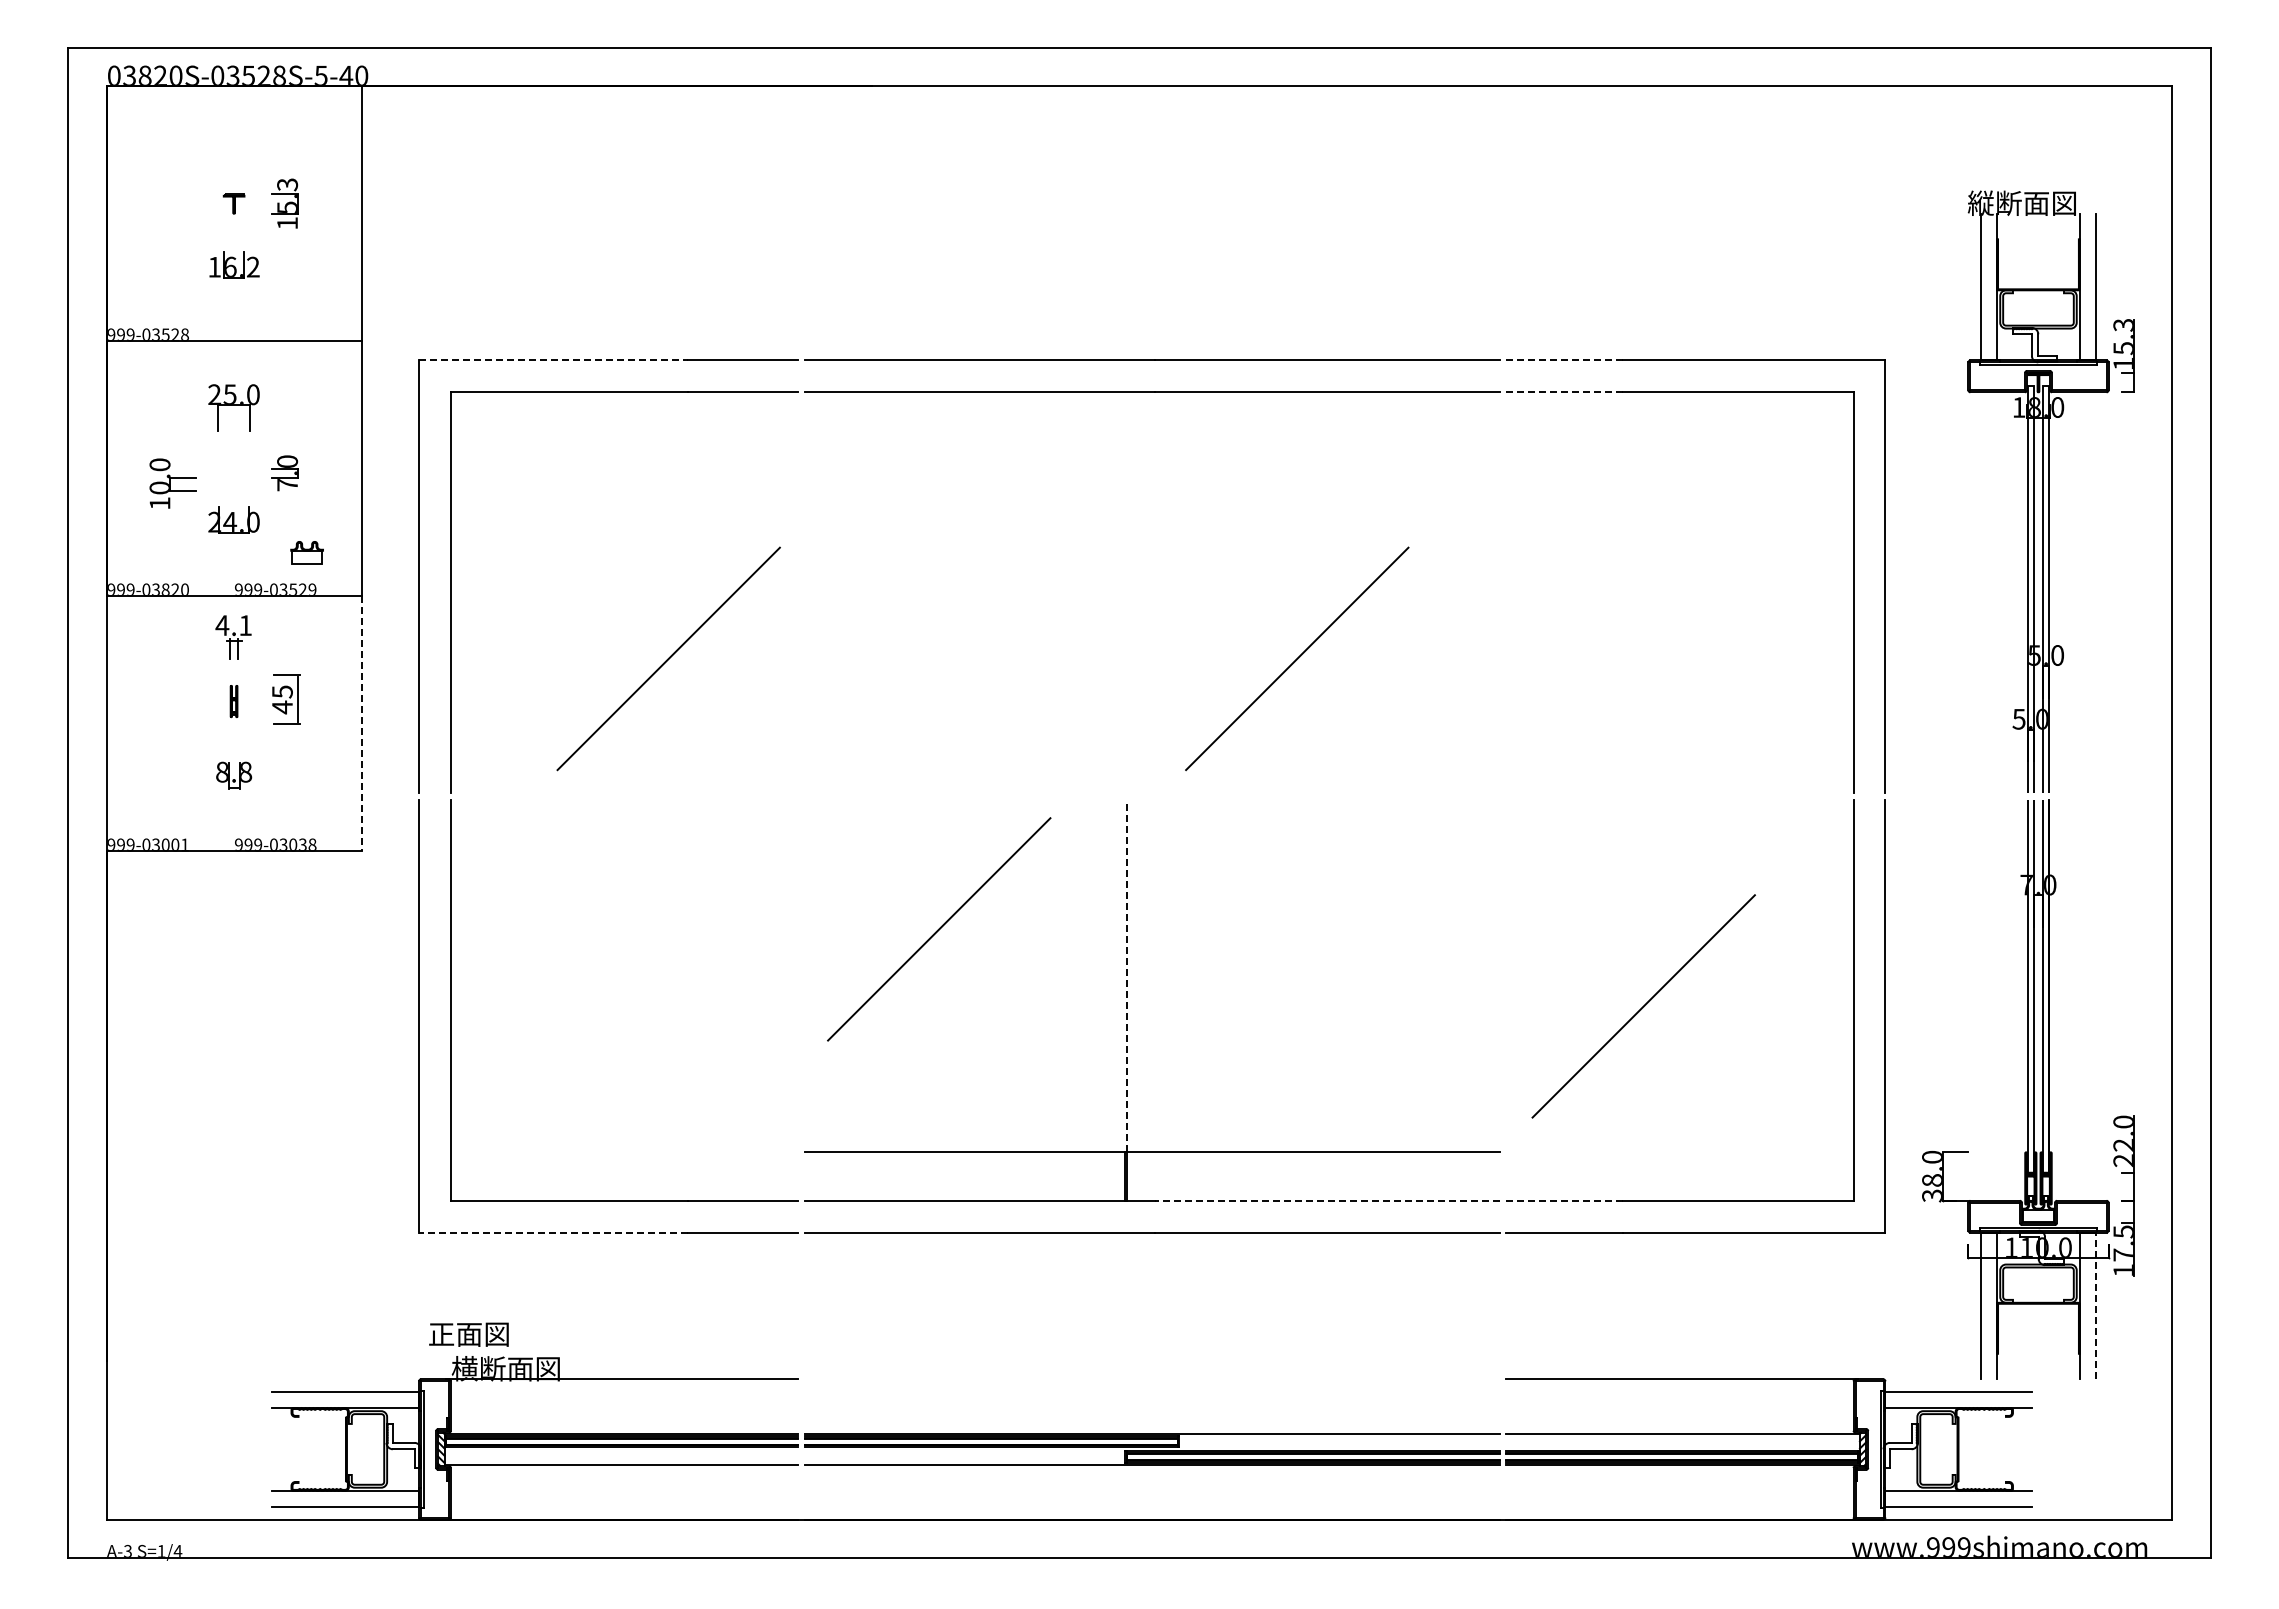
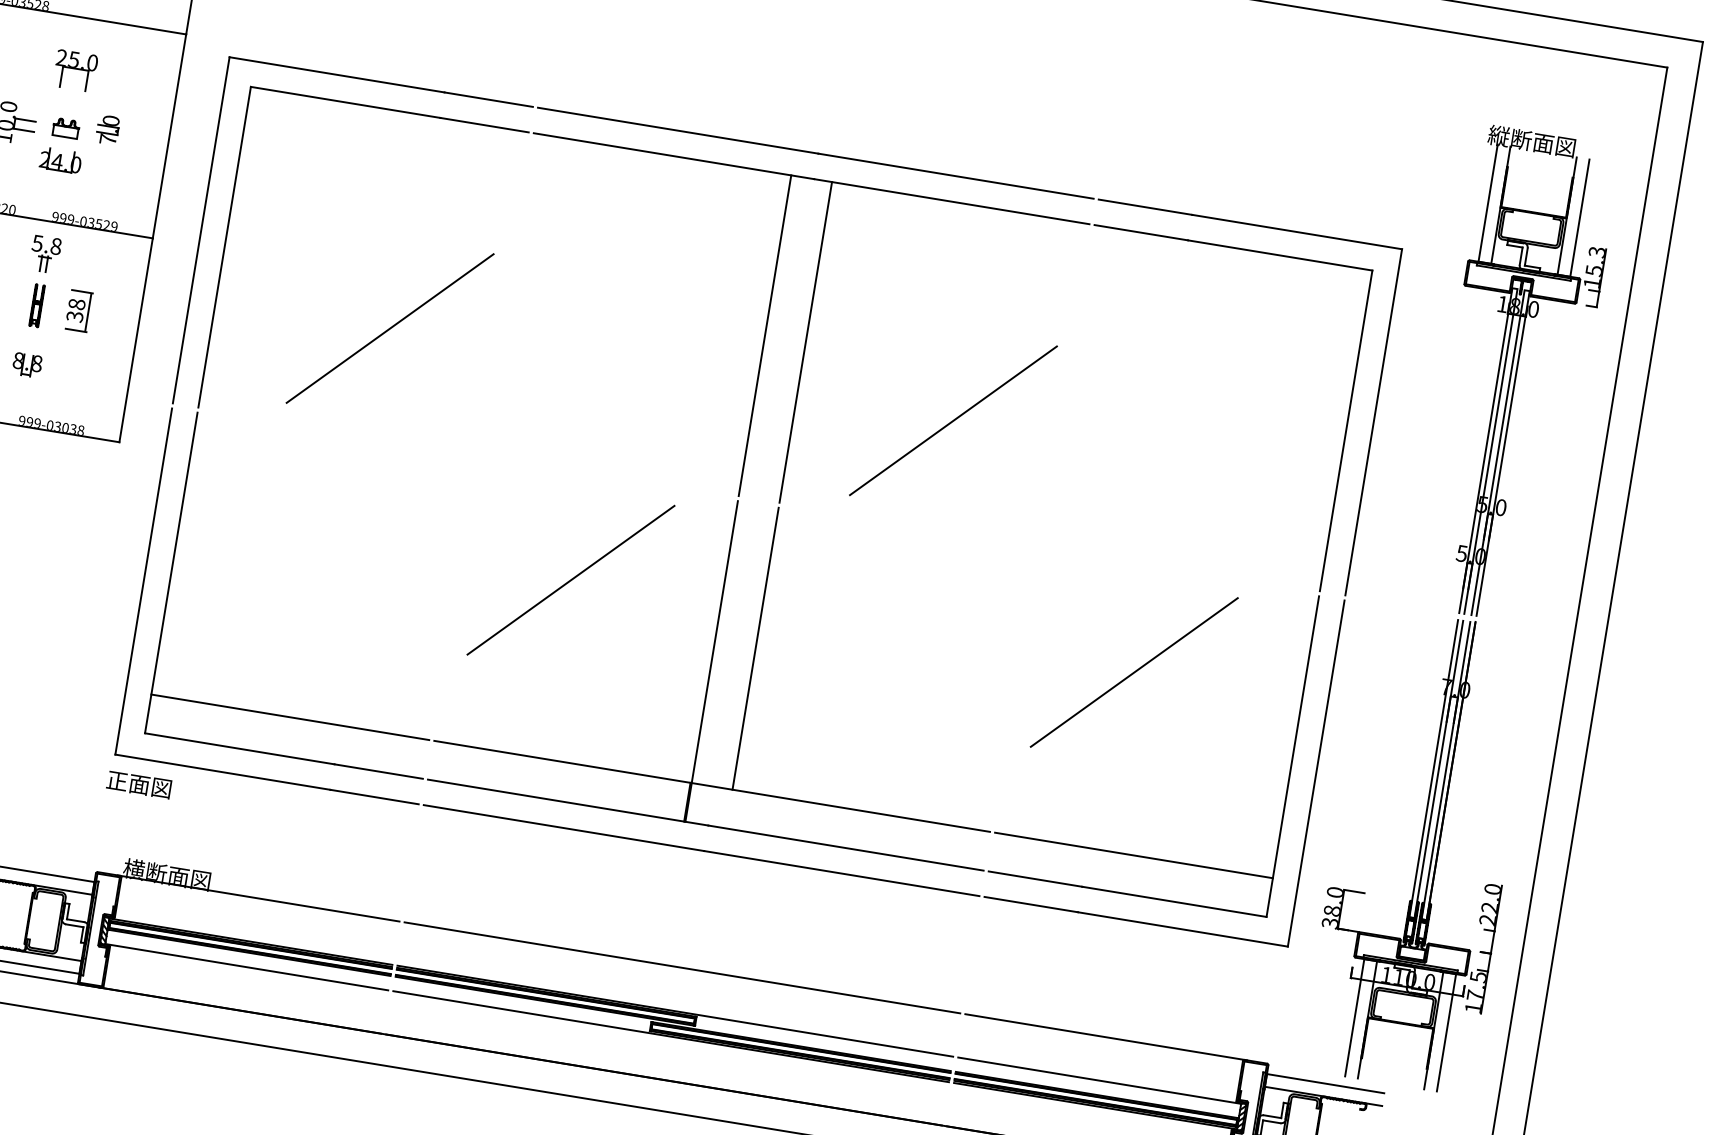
line: (553, 360) -> (337, 74), dashed -> solid
line: (1565, 360) -> (1146, 207), dashed -> solid
line: (1565, 392) -> (1142, 232), dashed -> solid
part: (306, 552) -> (65, 128), moved
line: (1126, 592) -> (764, 335), added
line: (1177, 592) -> (805, 342), added
text: (233, 625) -> (46, 244), 4.1 -> 5.8
line: (1297, 658) -> (953, 420), moved
text: (282, 699) -> (76, 310), 45 -> 38
part: (233, 701) -> (36, 305), size x1.67
line: (361, 723) -> (136, 339), dashed -> solid
line: (1126, 975) -> (714, 641), dashed -> solid
line: (1177, 975) -> (755, 648), added
line: (1643, 1006) -> (1134, 672), moved
line: (624, 1152) -> (290, 717), added
line: (1679, 1152) -> (1133, 855), added
line: (1327, 1200) -> (845, 847), dashed -> solid
line: (1564, 1200) -> (1035, 878), dashed -> solid
line: (552, 1232) -> (222, 771), dashed -> solid
line: (2095, 1305) -> (1446, 1032), dashed -> solid
text: (468, 1334) -> (138, 784), moved
line: (1151, 1379) -> (681, 967), added

